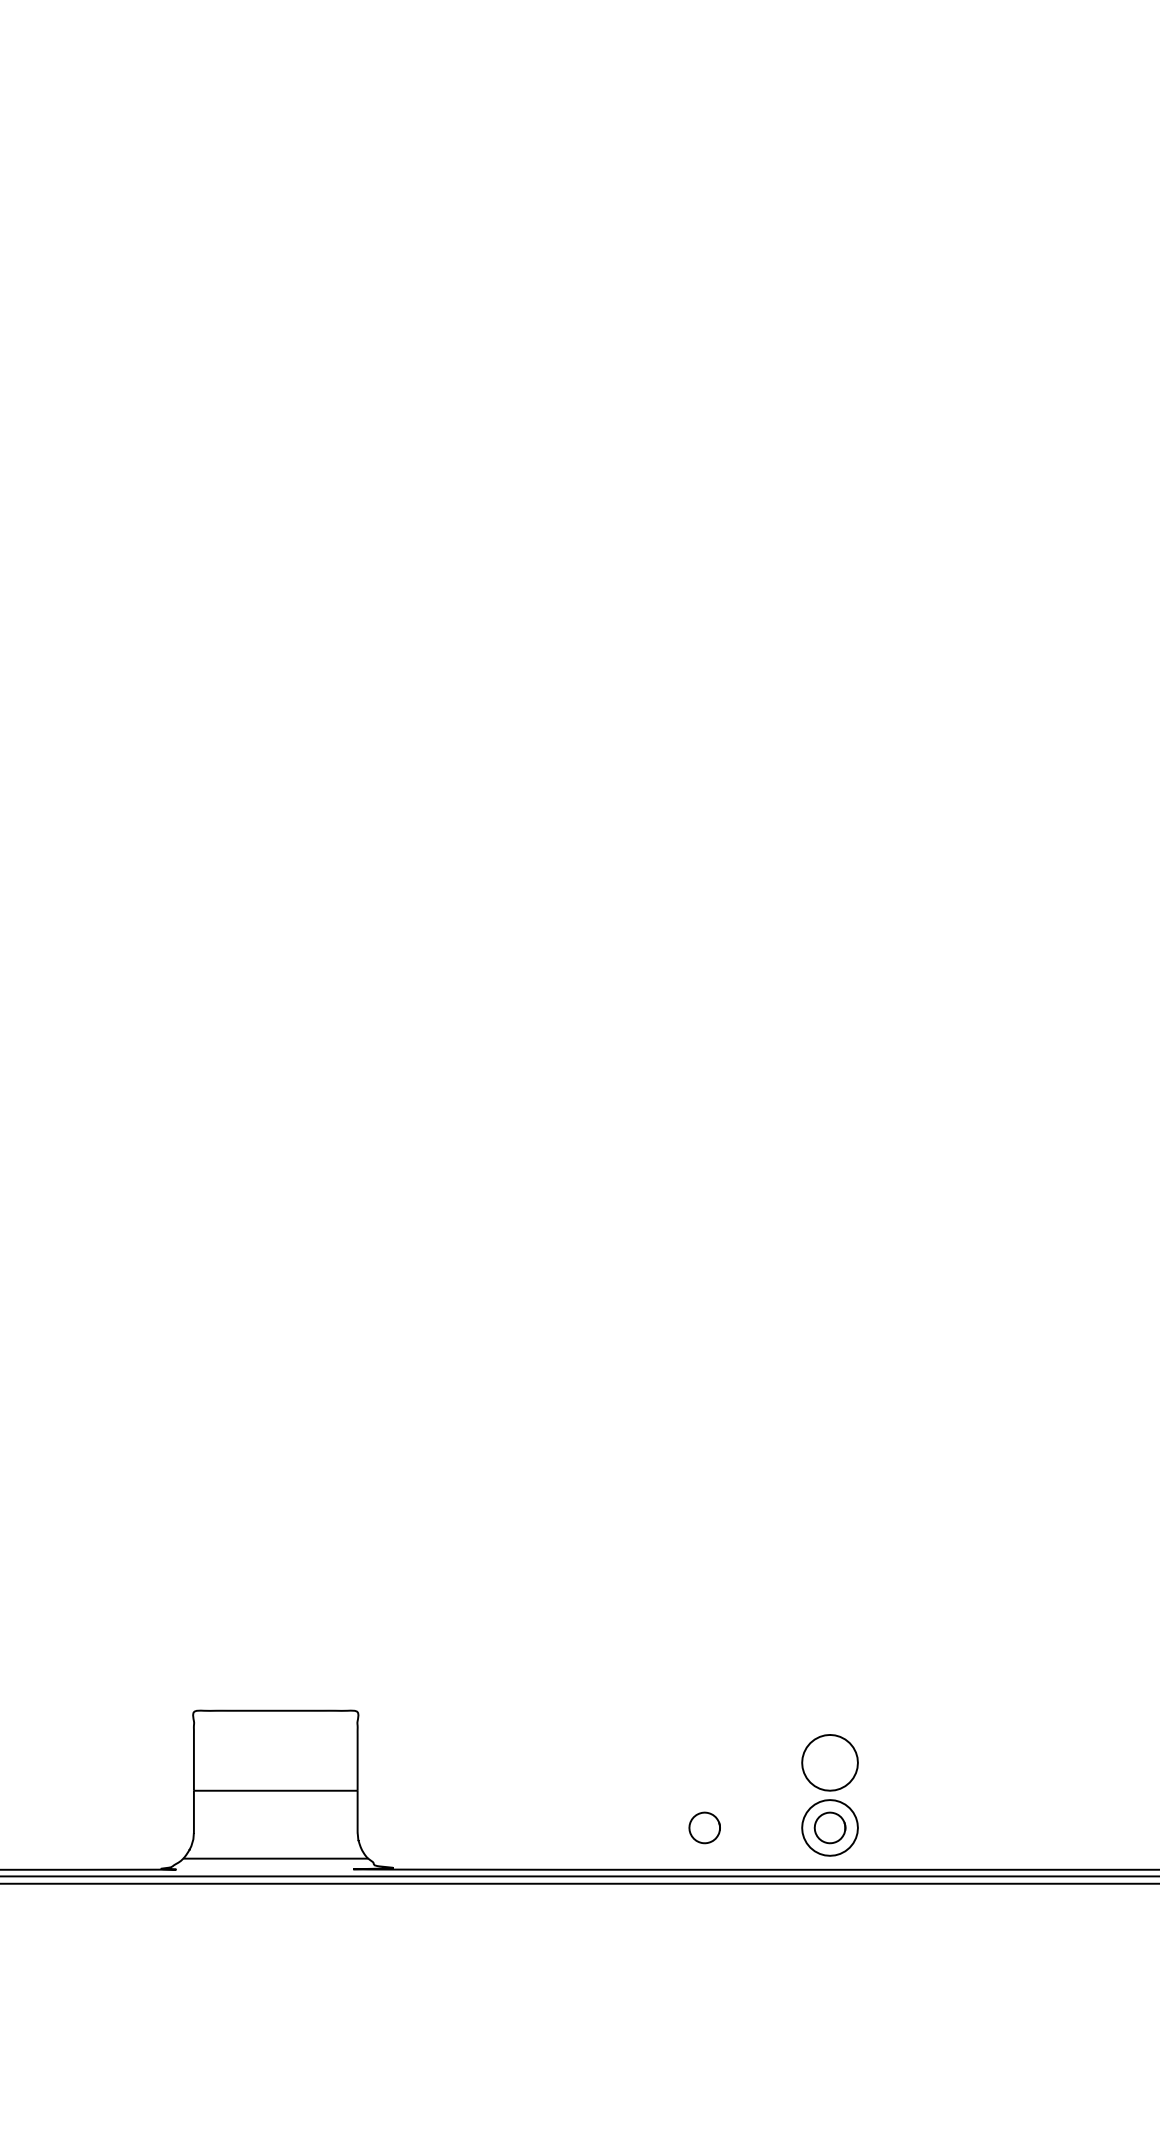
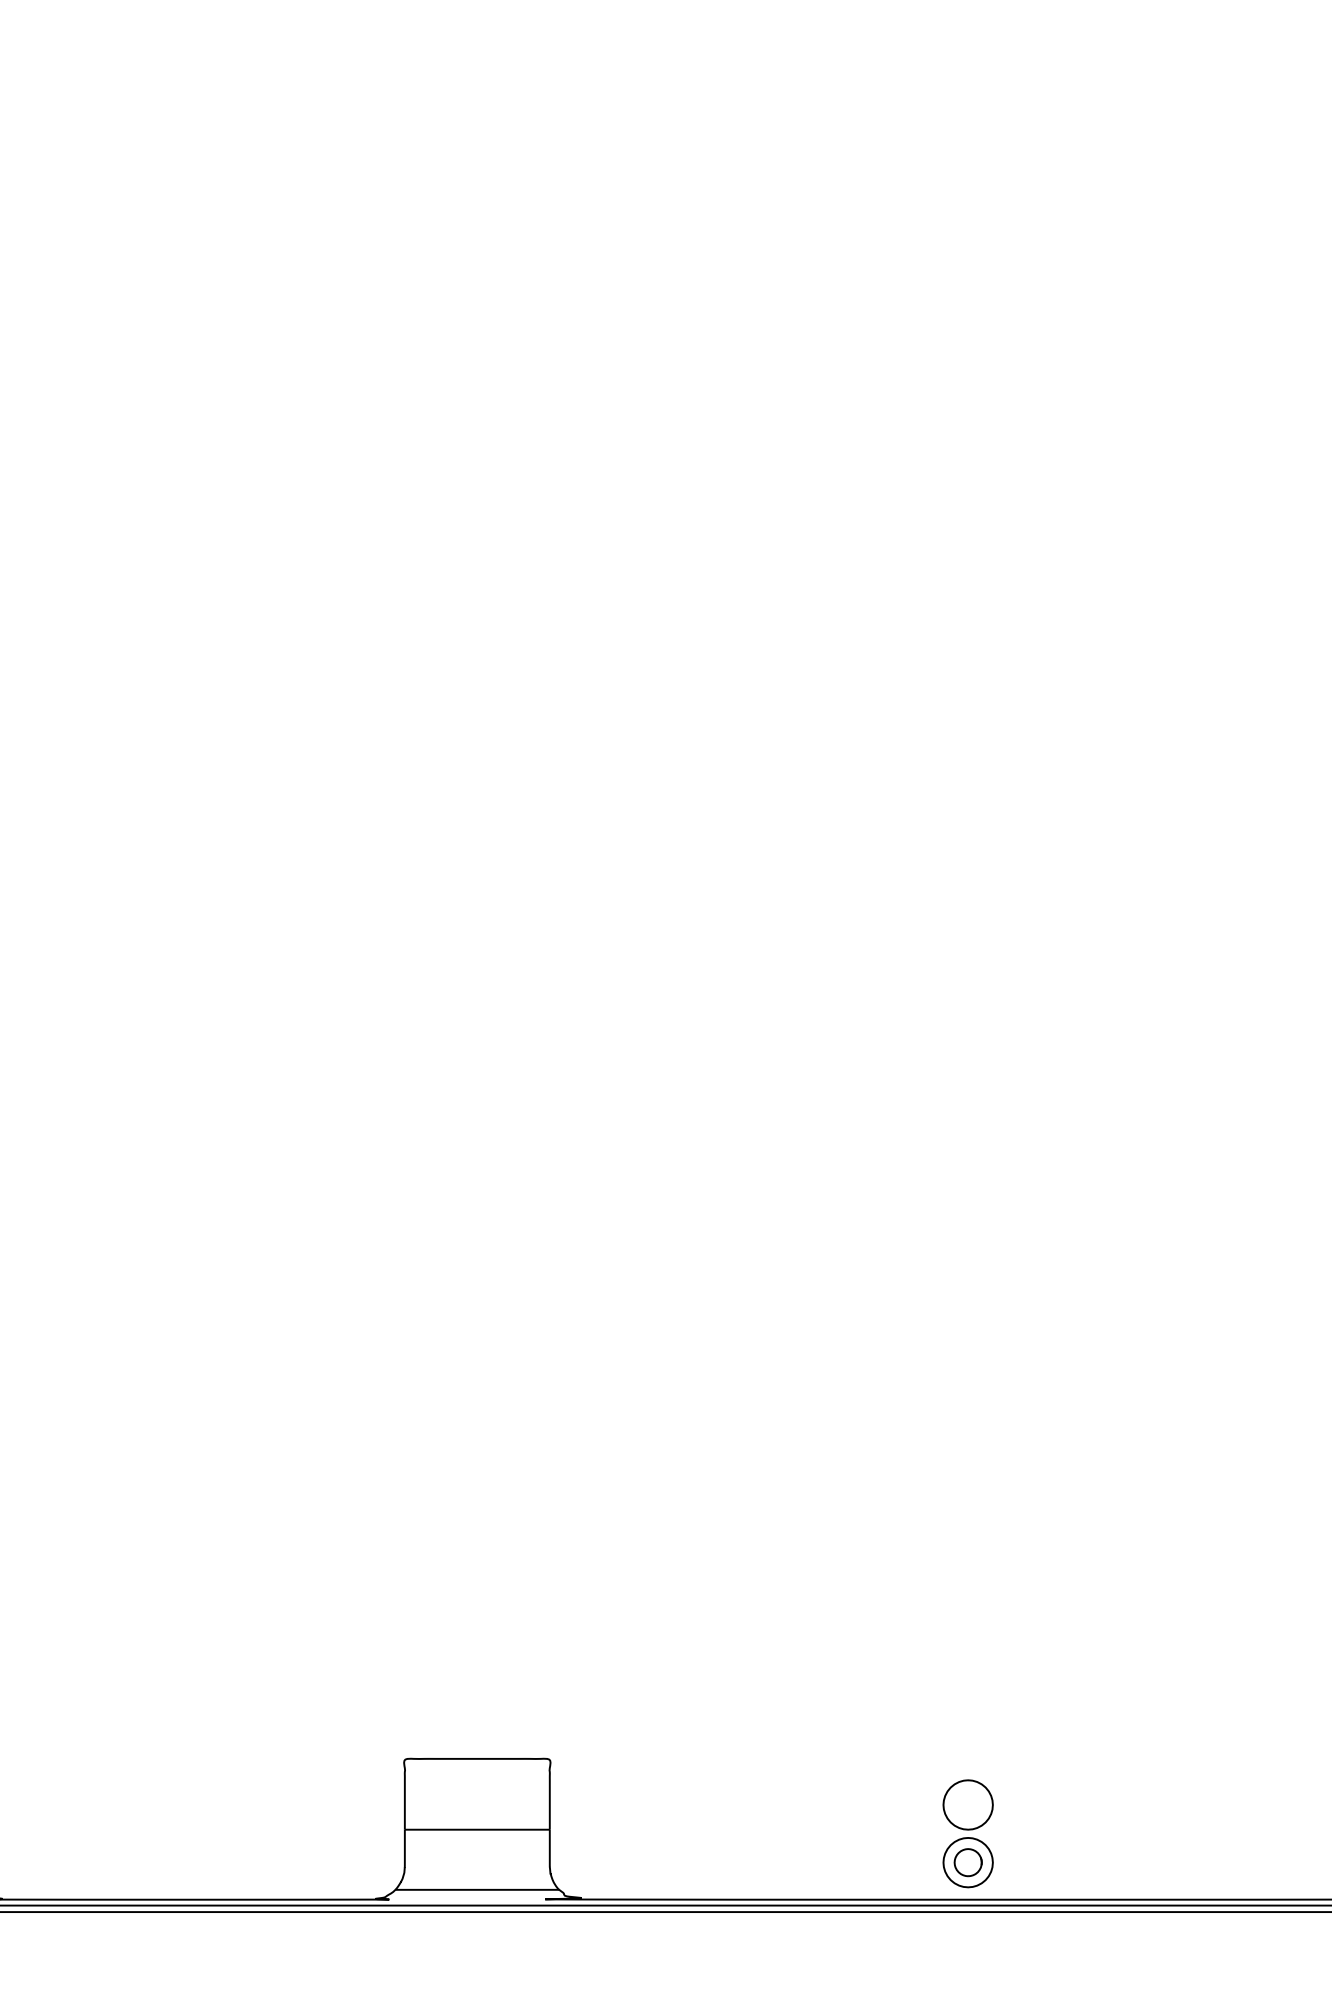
part: (703, 1827) -> (856, 1862), removed

